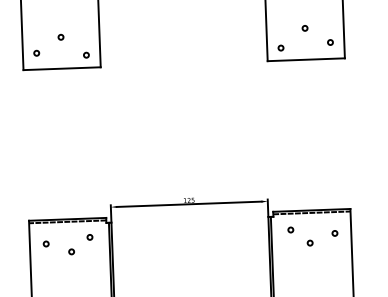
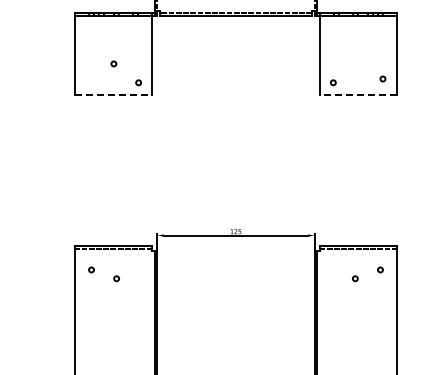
circle: (304, 27) -> (357, 63), removed
circle: (36, 52) -> (88, 78), removed
line: (306, 59) -> (358, 95), solid -> dashed
line: (61, 68) -> (113, 95), solid -> dashed
circle: (290, 229) -> (336, 264), removed
circle: (89, 236) -> (135, 264), removed

